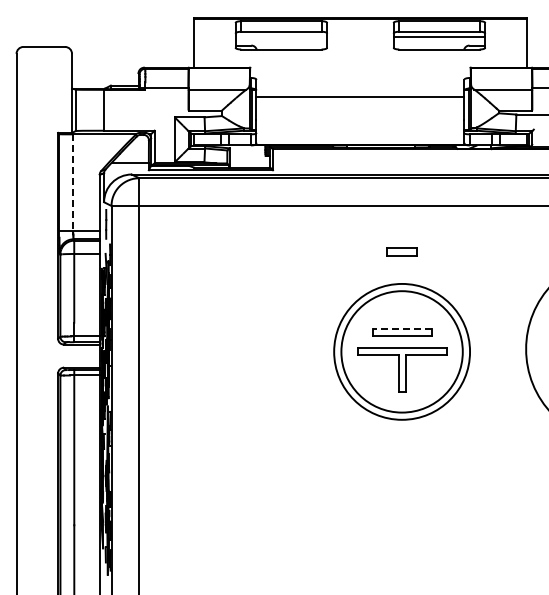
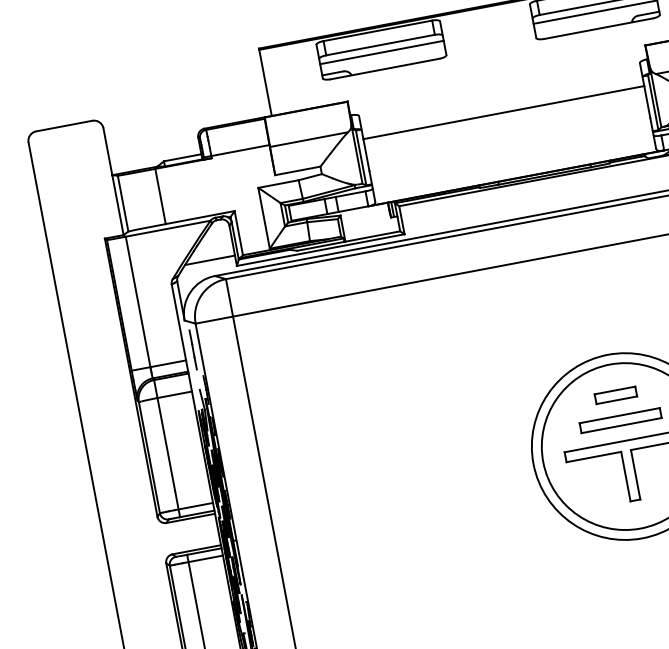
line: (281, 37) -> (382, 52), added
line: (73, 183) -> (138, 303), dashed -> solid
part: (401, 251) -> (614, 394), moved
line: (402, 329) -> (620, 416), dashed -> solid

